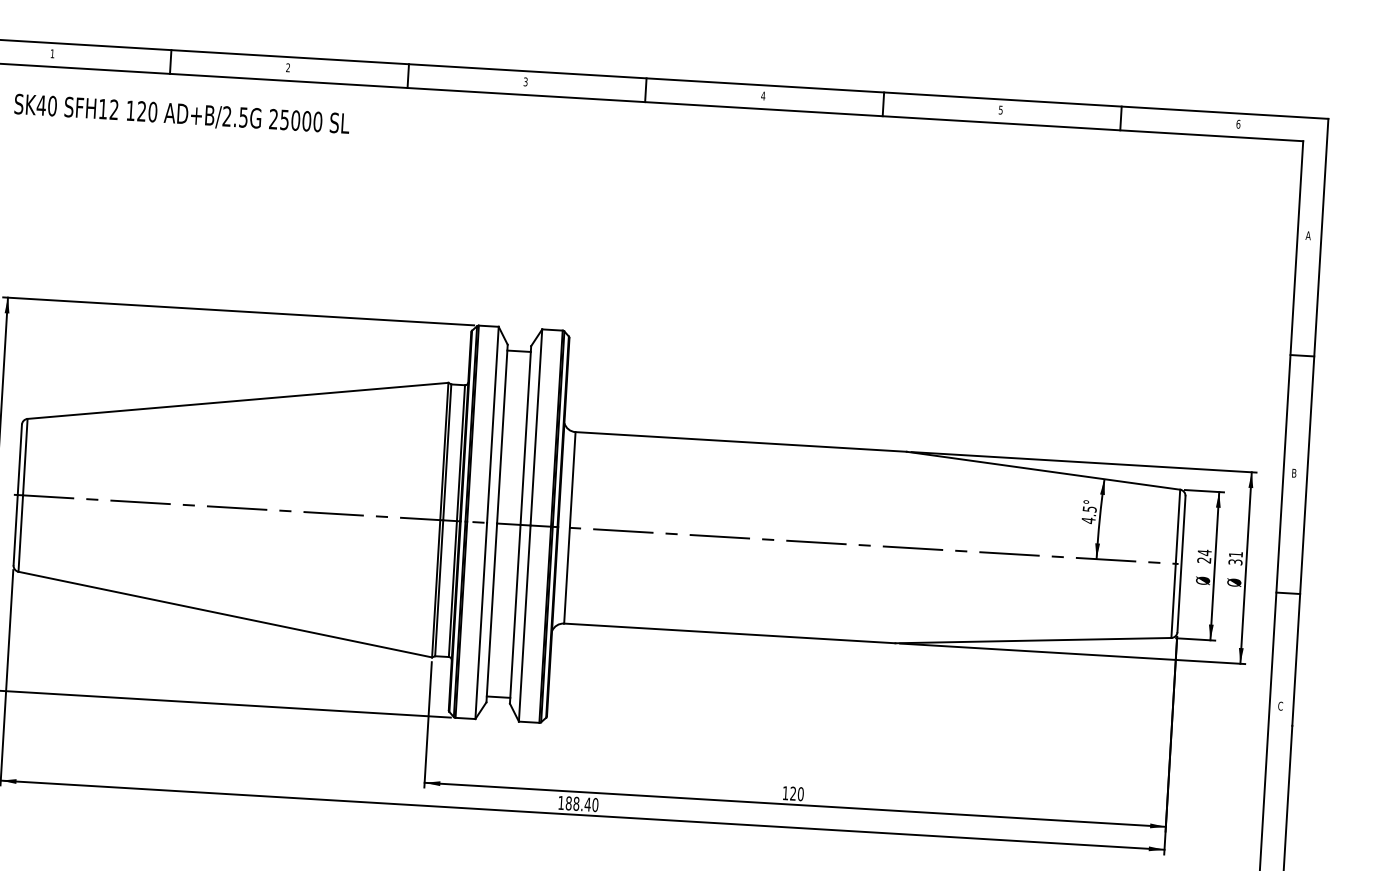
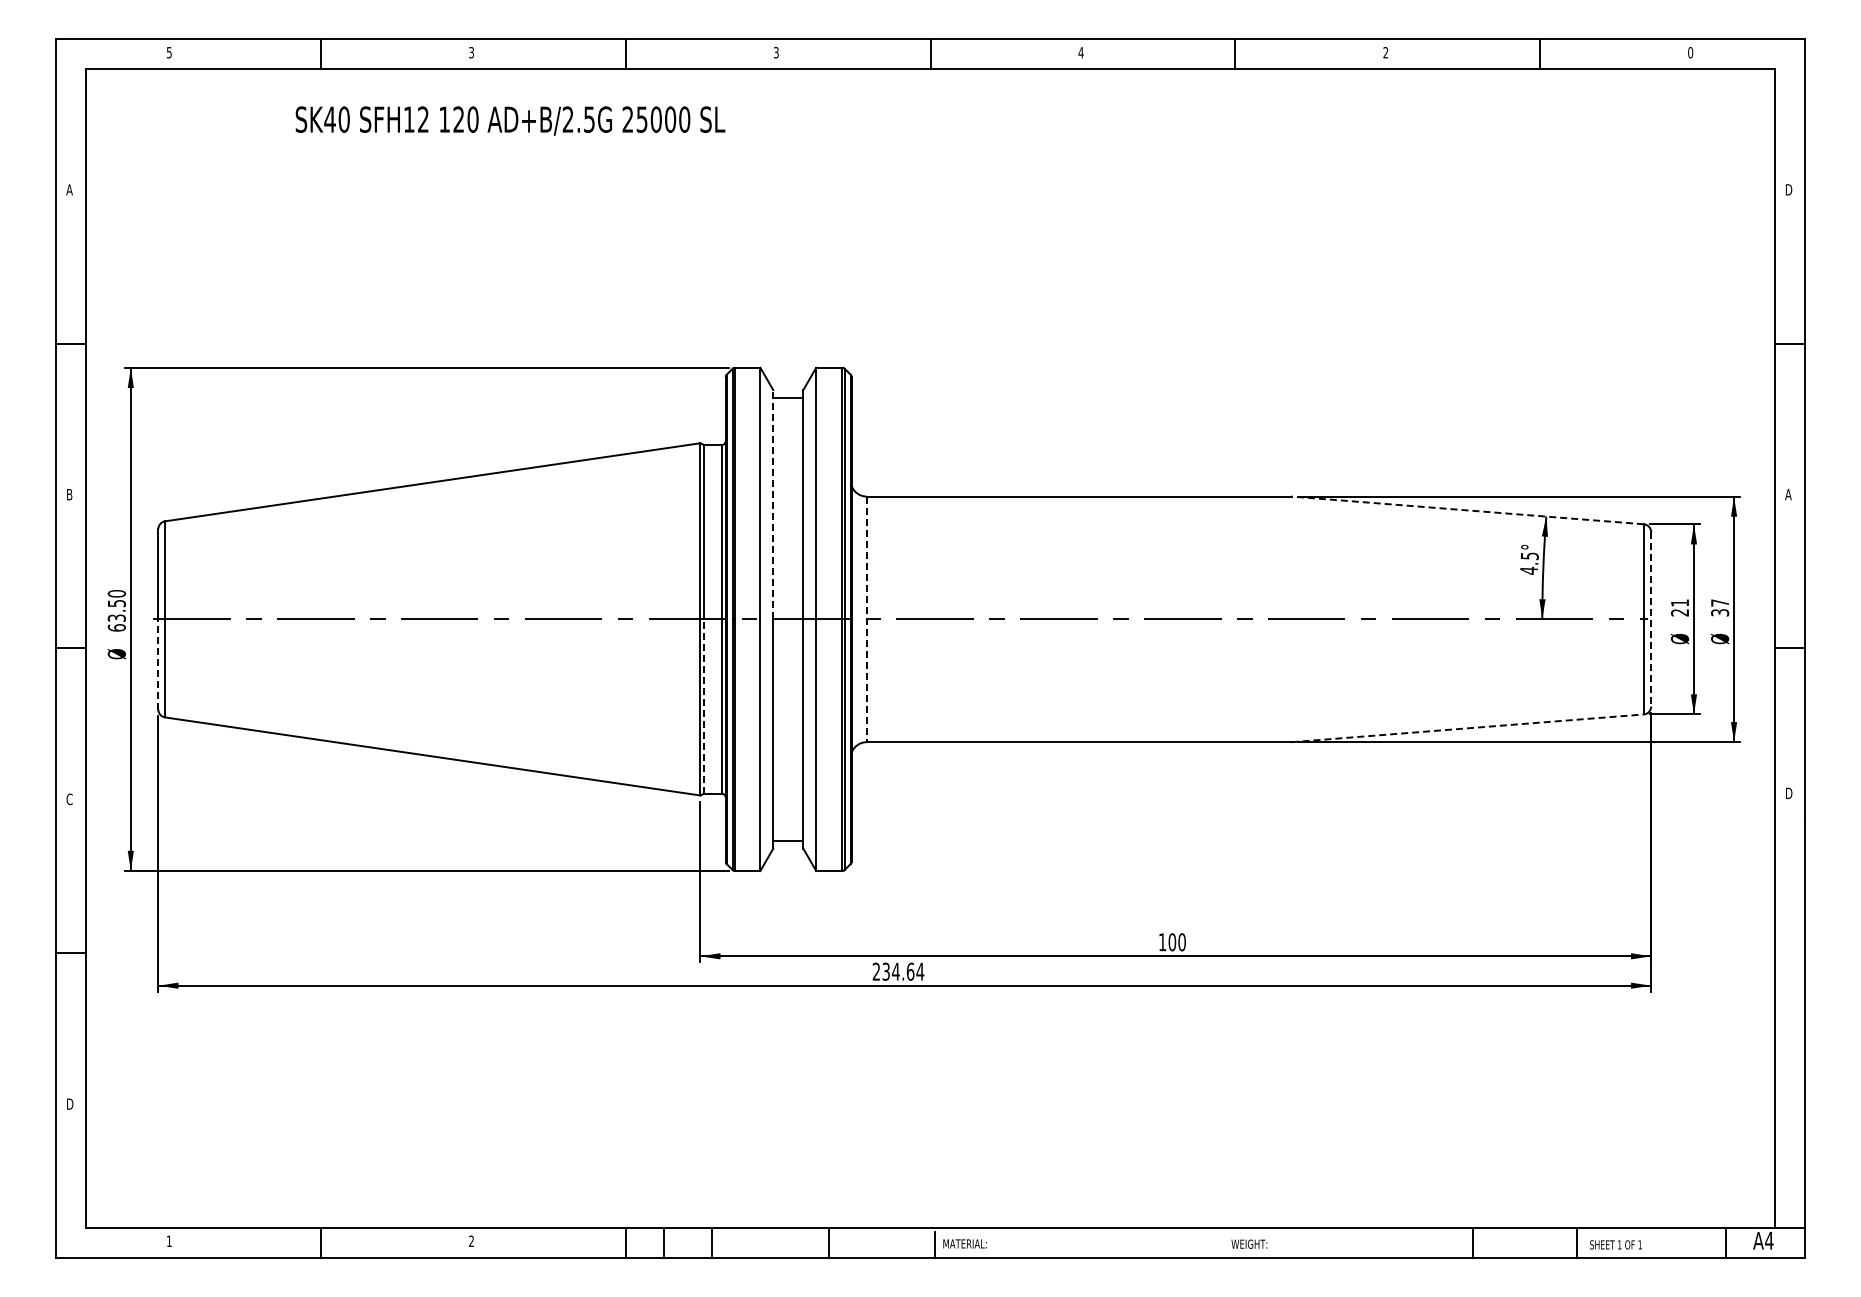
text: (51, 53) -> (168, 52), 1 -> 5
text: (288, 68) -> (471, 53), 2 -> 3
text: (1000, 109) -> (1385, 52), 5 -> 2
text: (182, 114) -> (510, 120), moved
text: (1238, 124) -> (1690, 52), 6 -> 0
text: (1308, 235) -> (1788, 189), A -> D
line: (502, 433) -> (773, 504), solid -> dashed
line: (1043, 470) -> (1467, 510), solid -> dashed
text: (1294, 473) -> (1788, 494), B -> A
line: (569, 527) -> (866, 619), solid -> dashed
line: (15, 529) -> (158, 663), solid -> dashed
text: (1204, 553) -> (1679, 603), 24 -> 21
text: (1235, 554) -> (1719, 602), 31 -> 37
line: (1181, 564) -> (1651, 619), solid -> dashed
line: (439, 588) -> (704, 706), solid -> dashed
line: (1033, 640) -> (1467, 728), solid -> dashed
text: (1280, 706) -> (1788, 793), C -> D
text: (793, 793) -> (1172, 942), 120 -> 100
text: (578, 803) -> (898, 971), 188.40 -> 234.64

